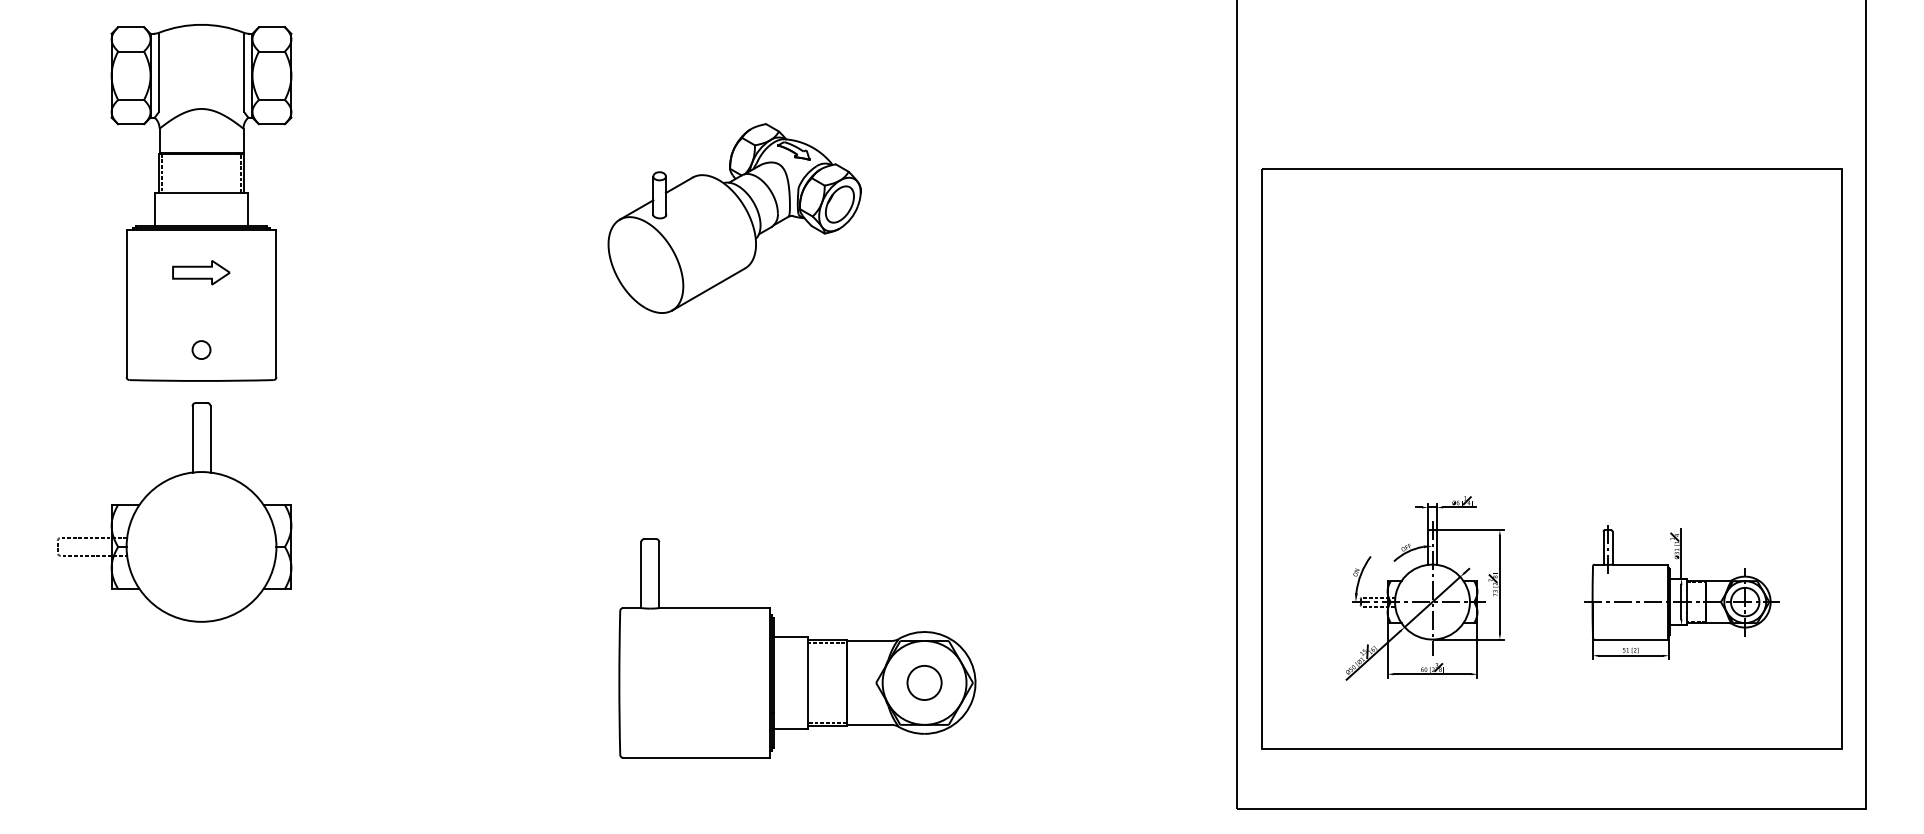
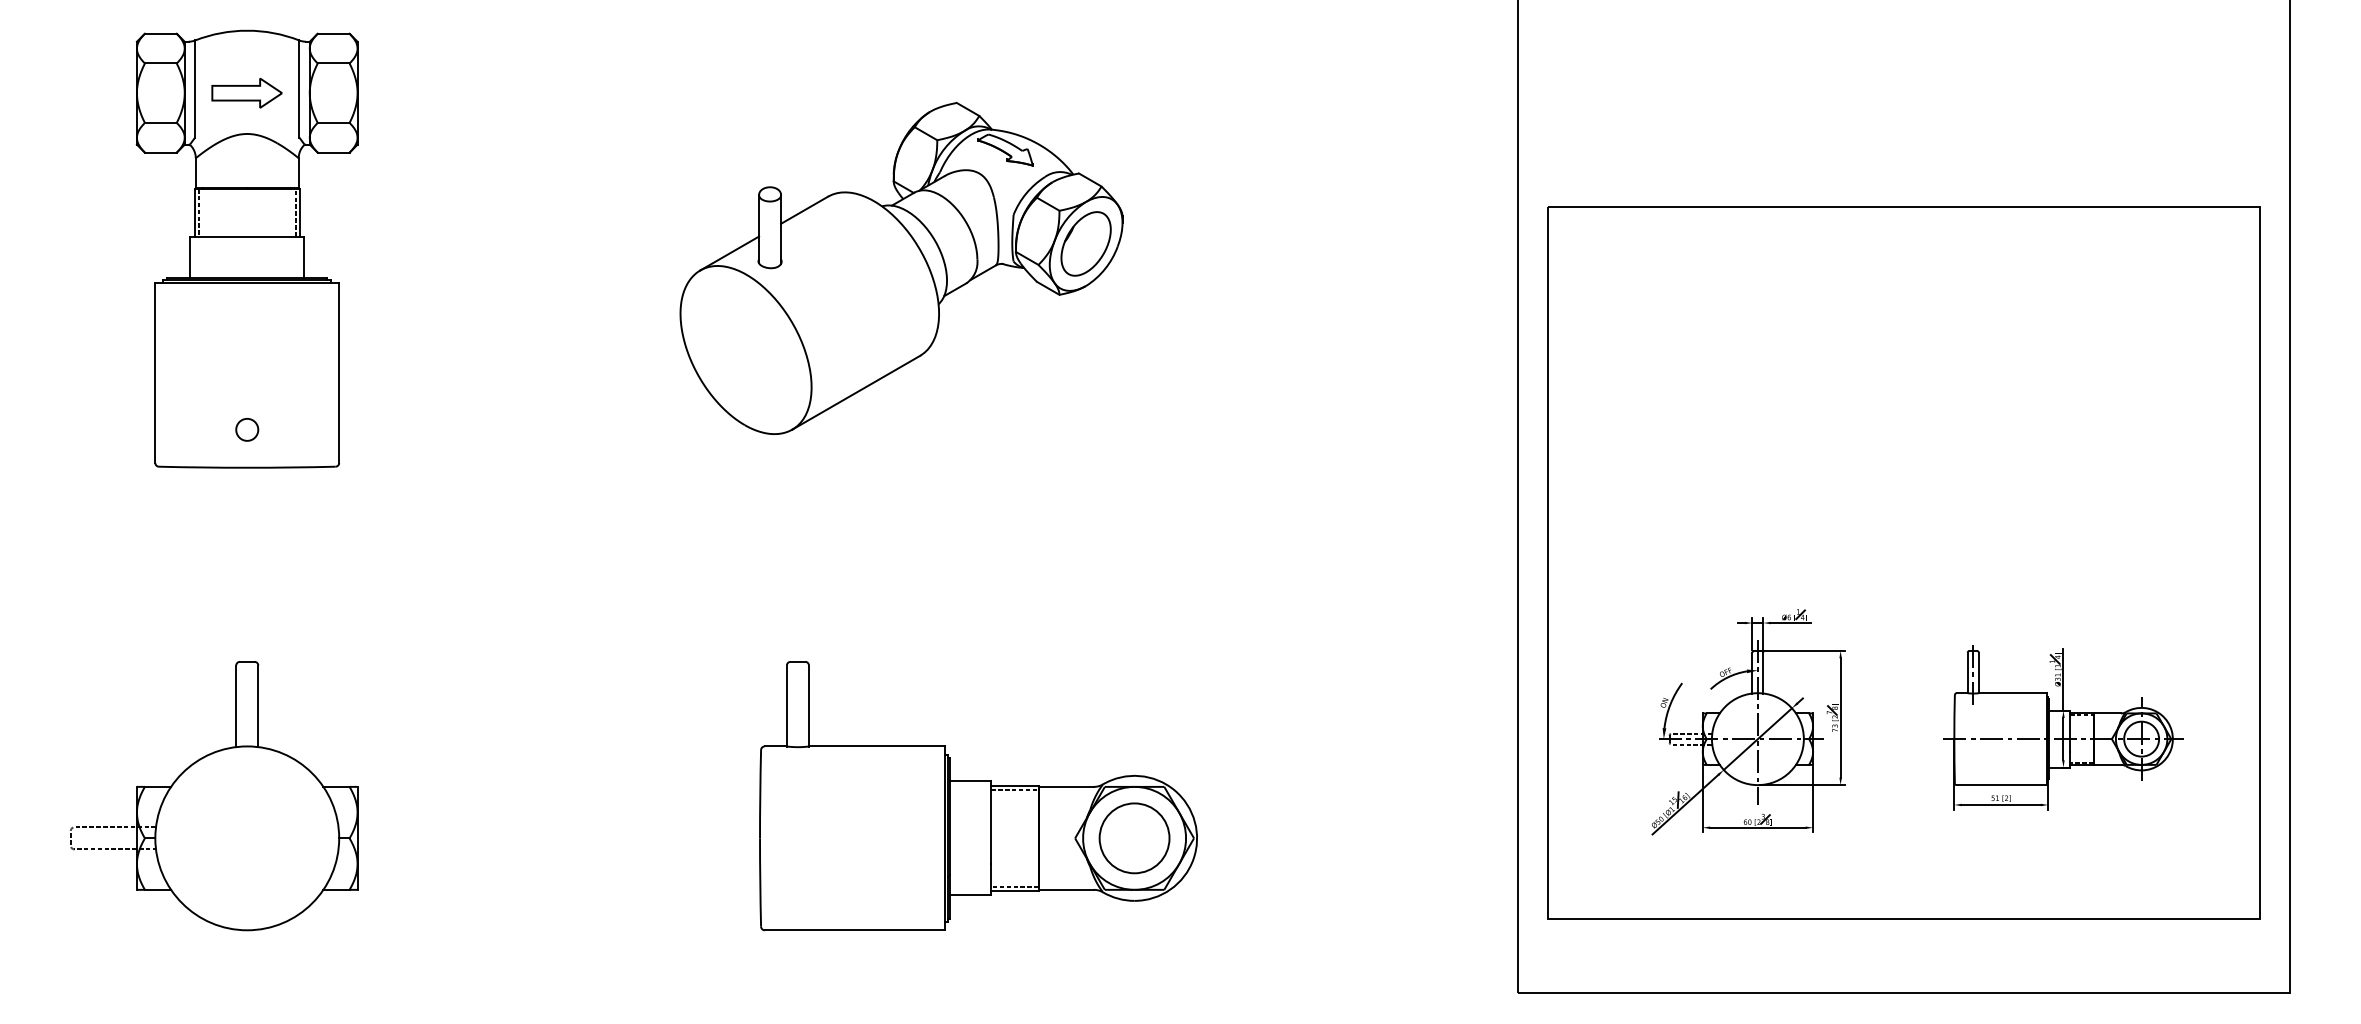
part: (734, 218) -> (901, 268), size x1.43
part: (201, 272) -> (247, 92), moved
part: (174, 512) -> (214, 796), moved
circle: (924, 682) -> (1134, 837), size x1.67

